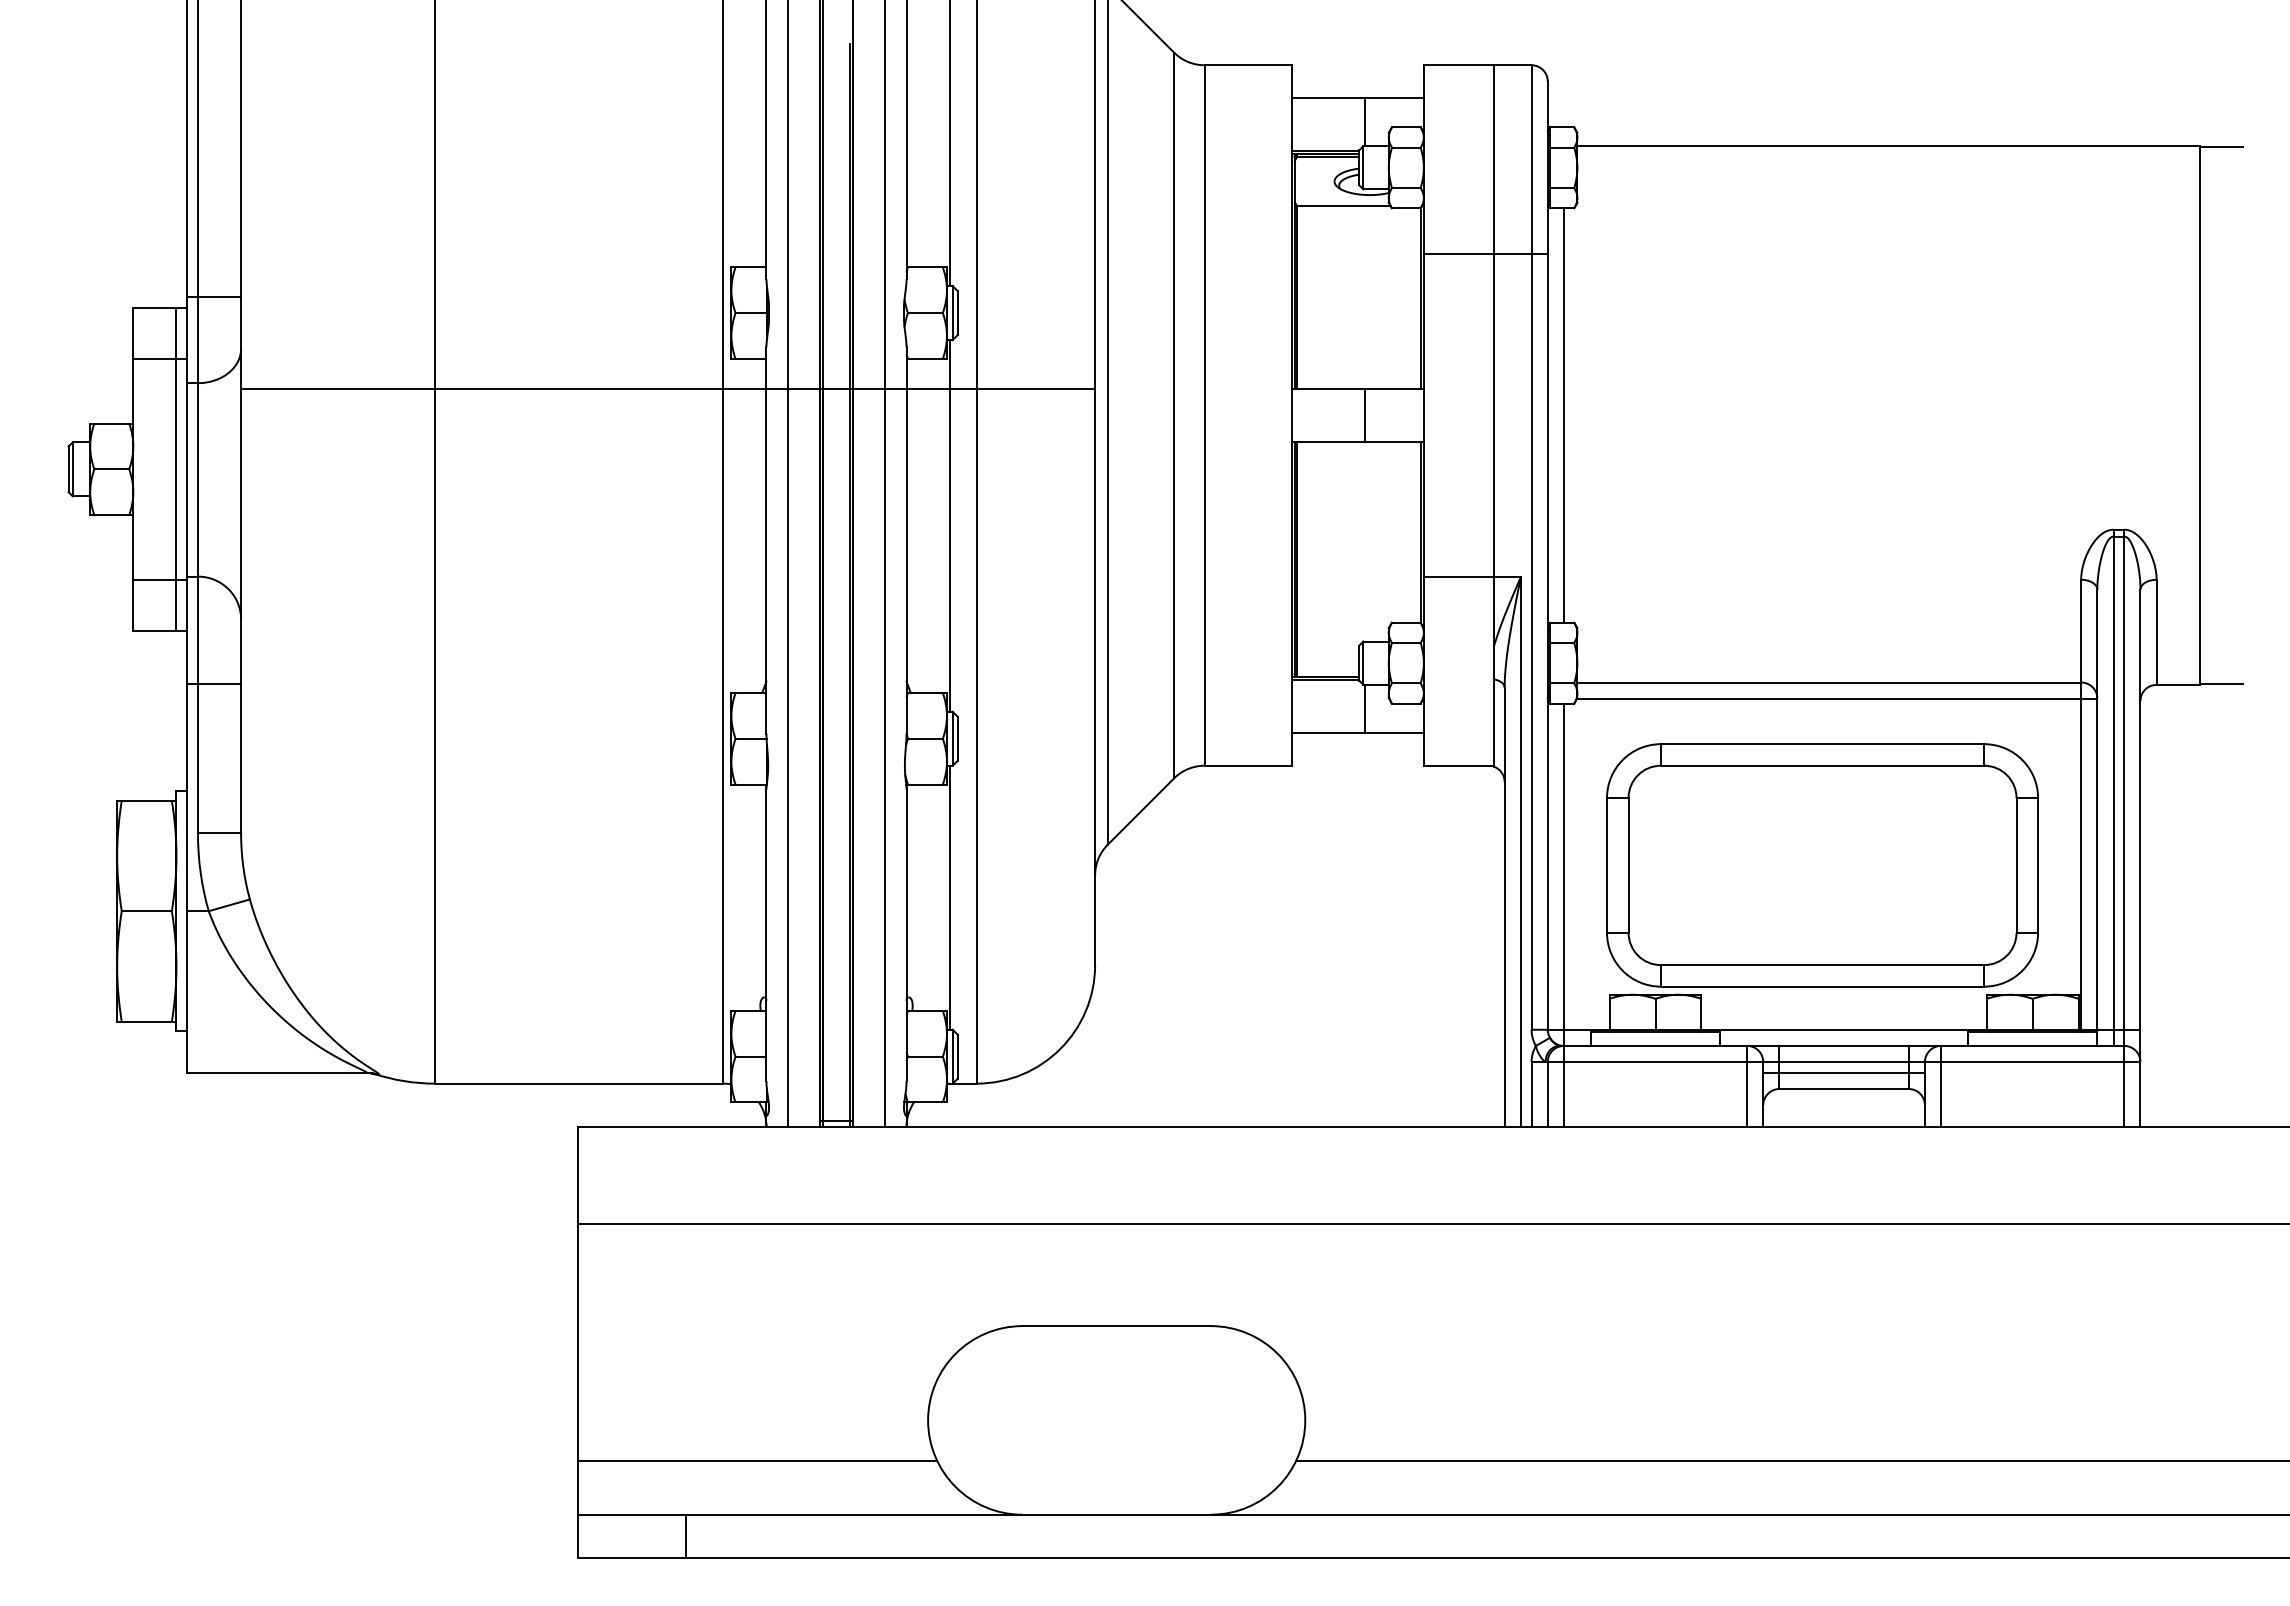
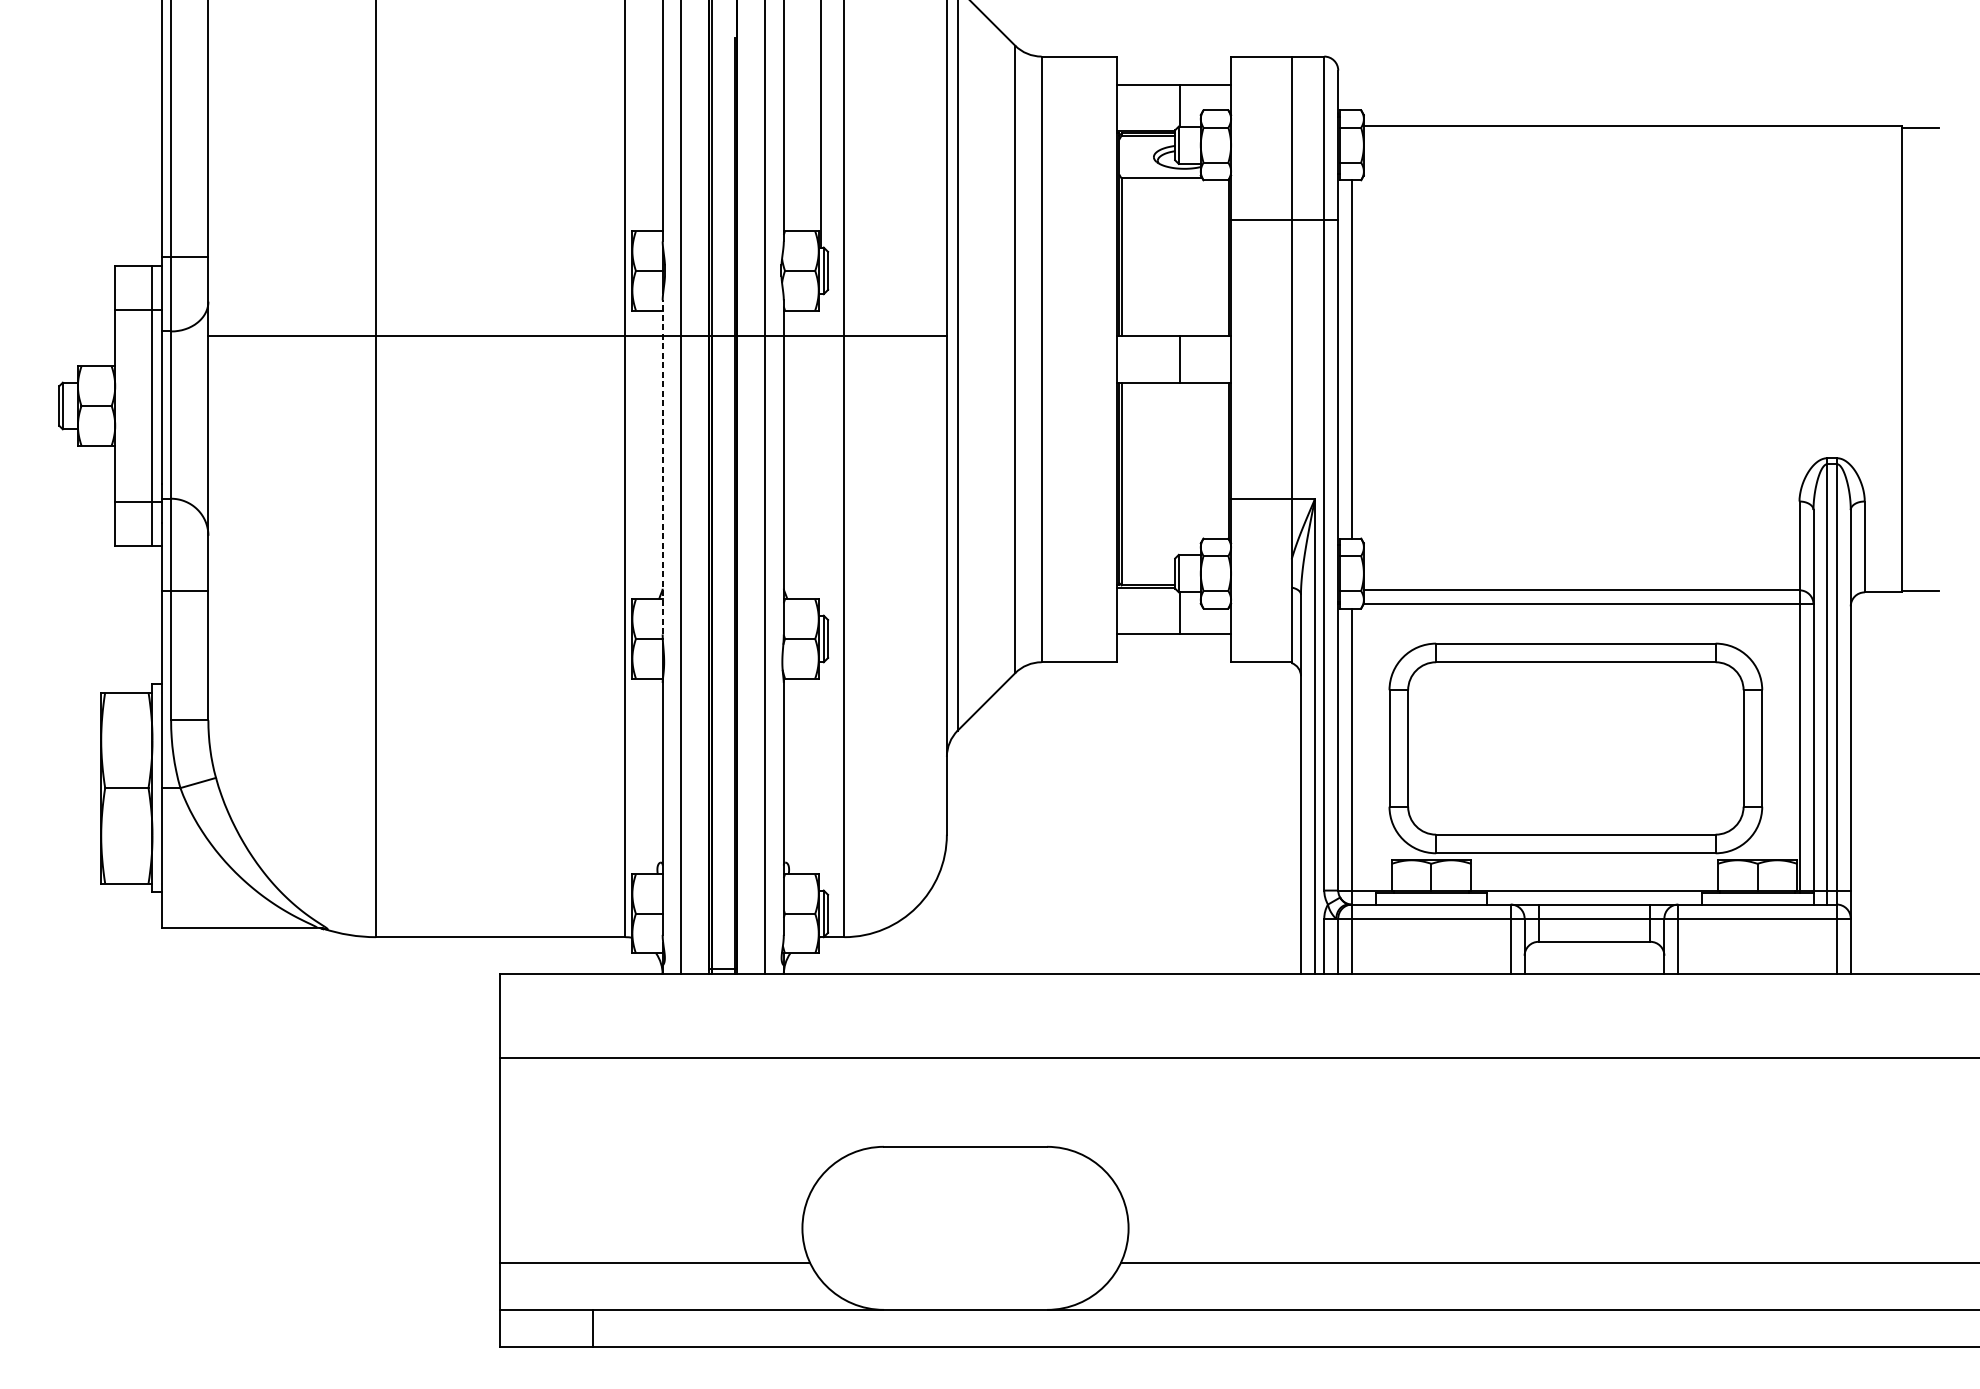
line: (949, 525) -> (820, 454), removed
line: (766, 539) -> (662, 466), solid -> dashed
line: (949, 897) -> (820, 776), removed
line: (1843, 1072) -> (1593, 927), removed

